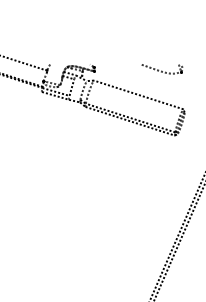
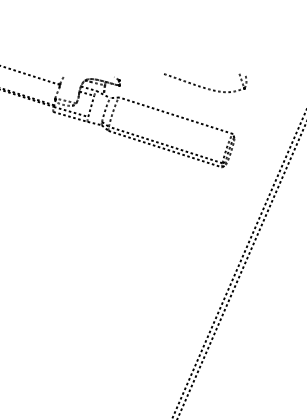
part: (162, 68) -> (206, 82), size x1.6

